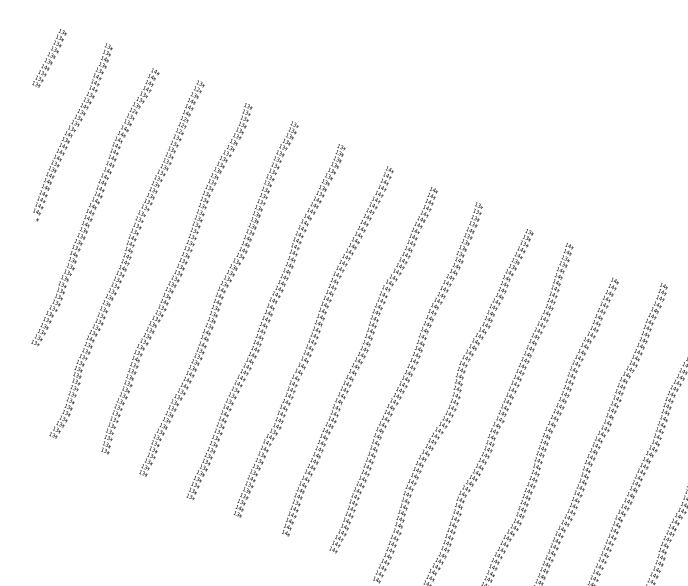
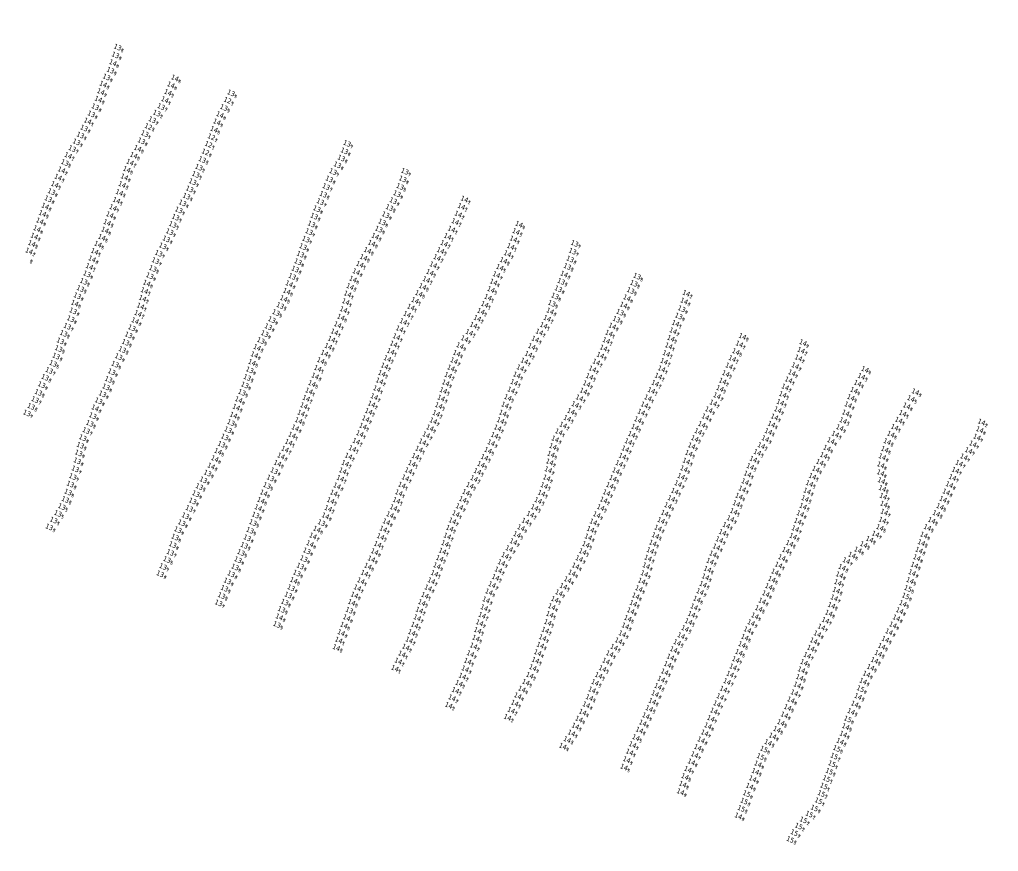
part: (49, 58) -> (45, 62), removed
part: (176, 278) -> (202, 334), removed

